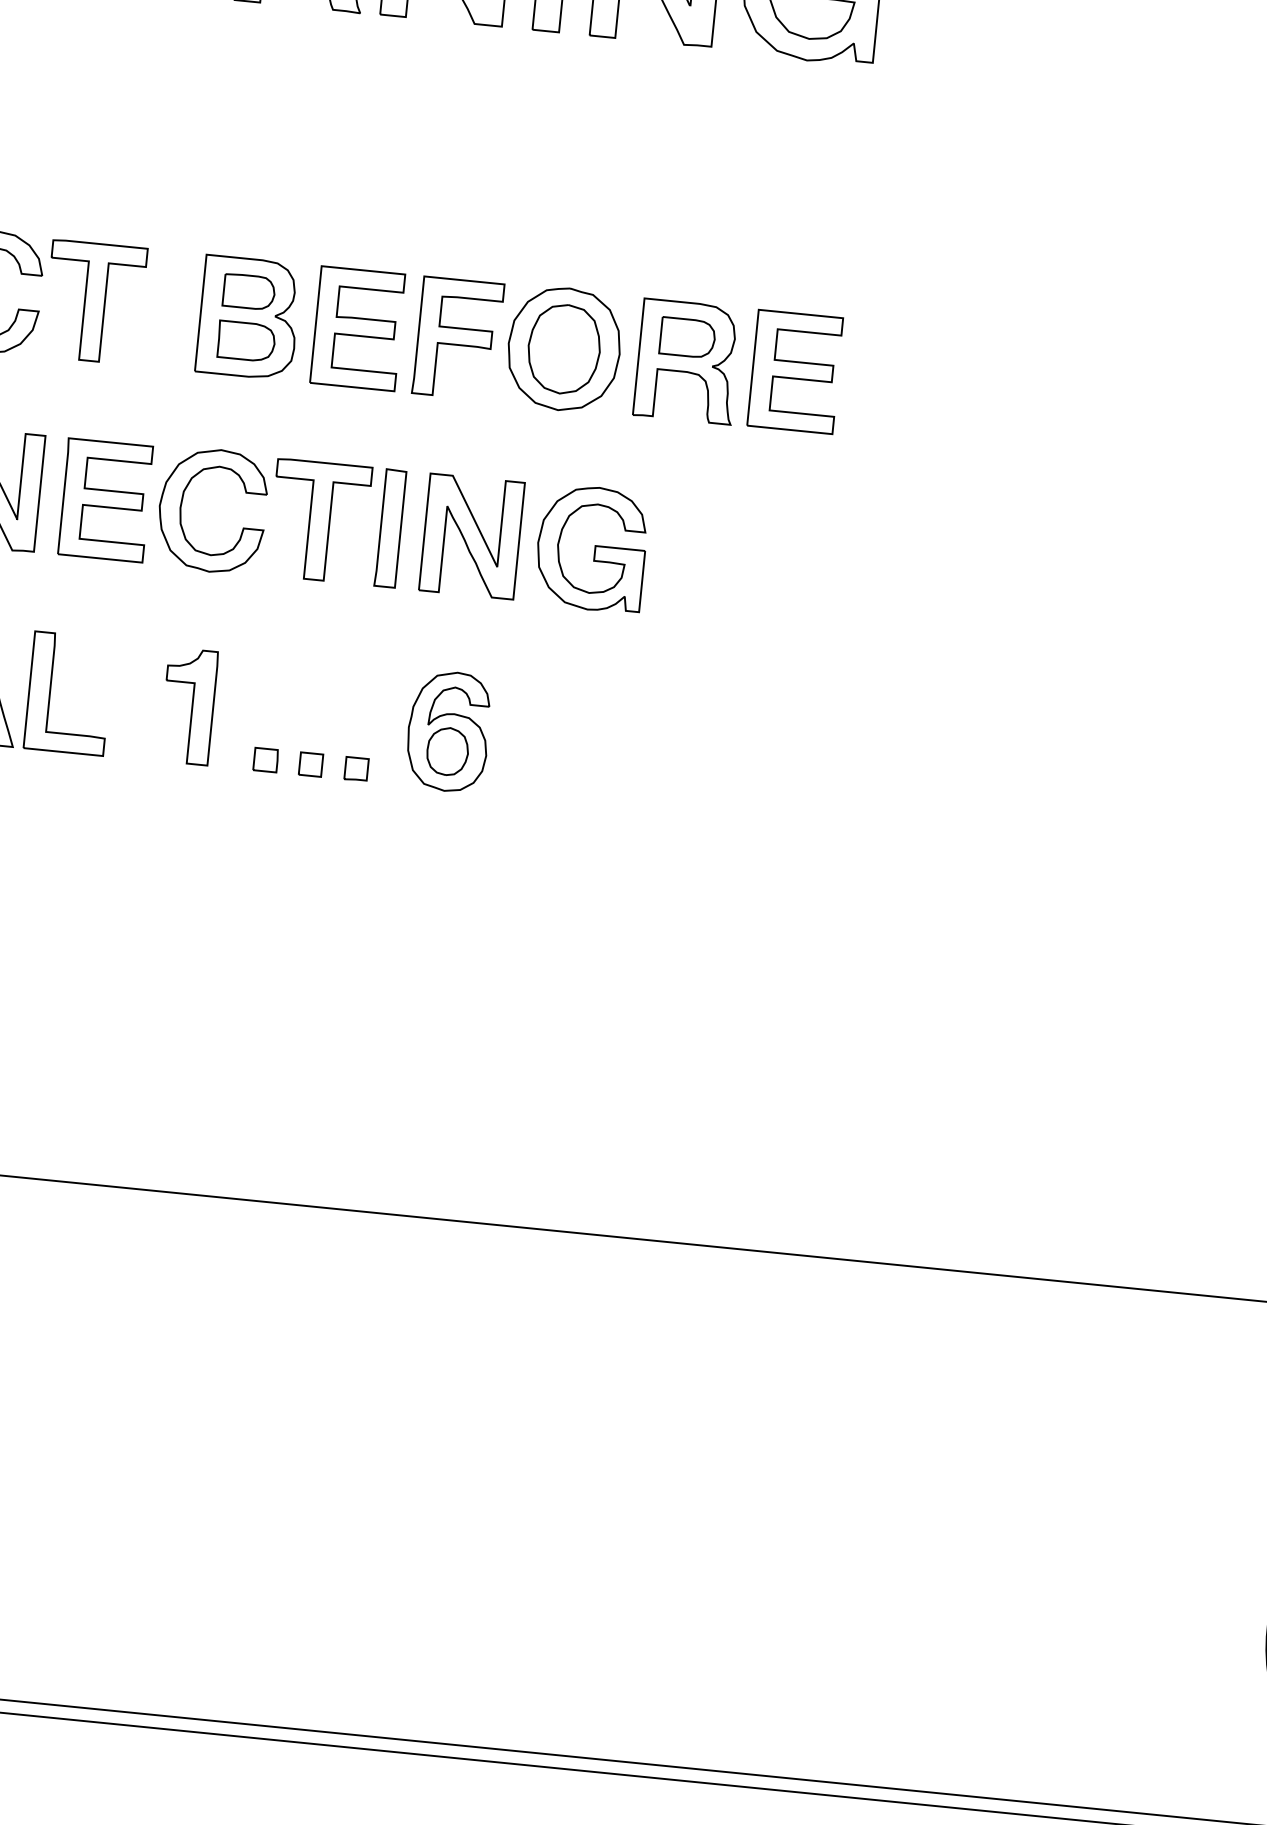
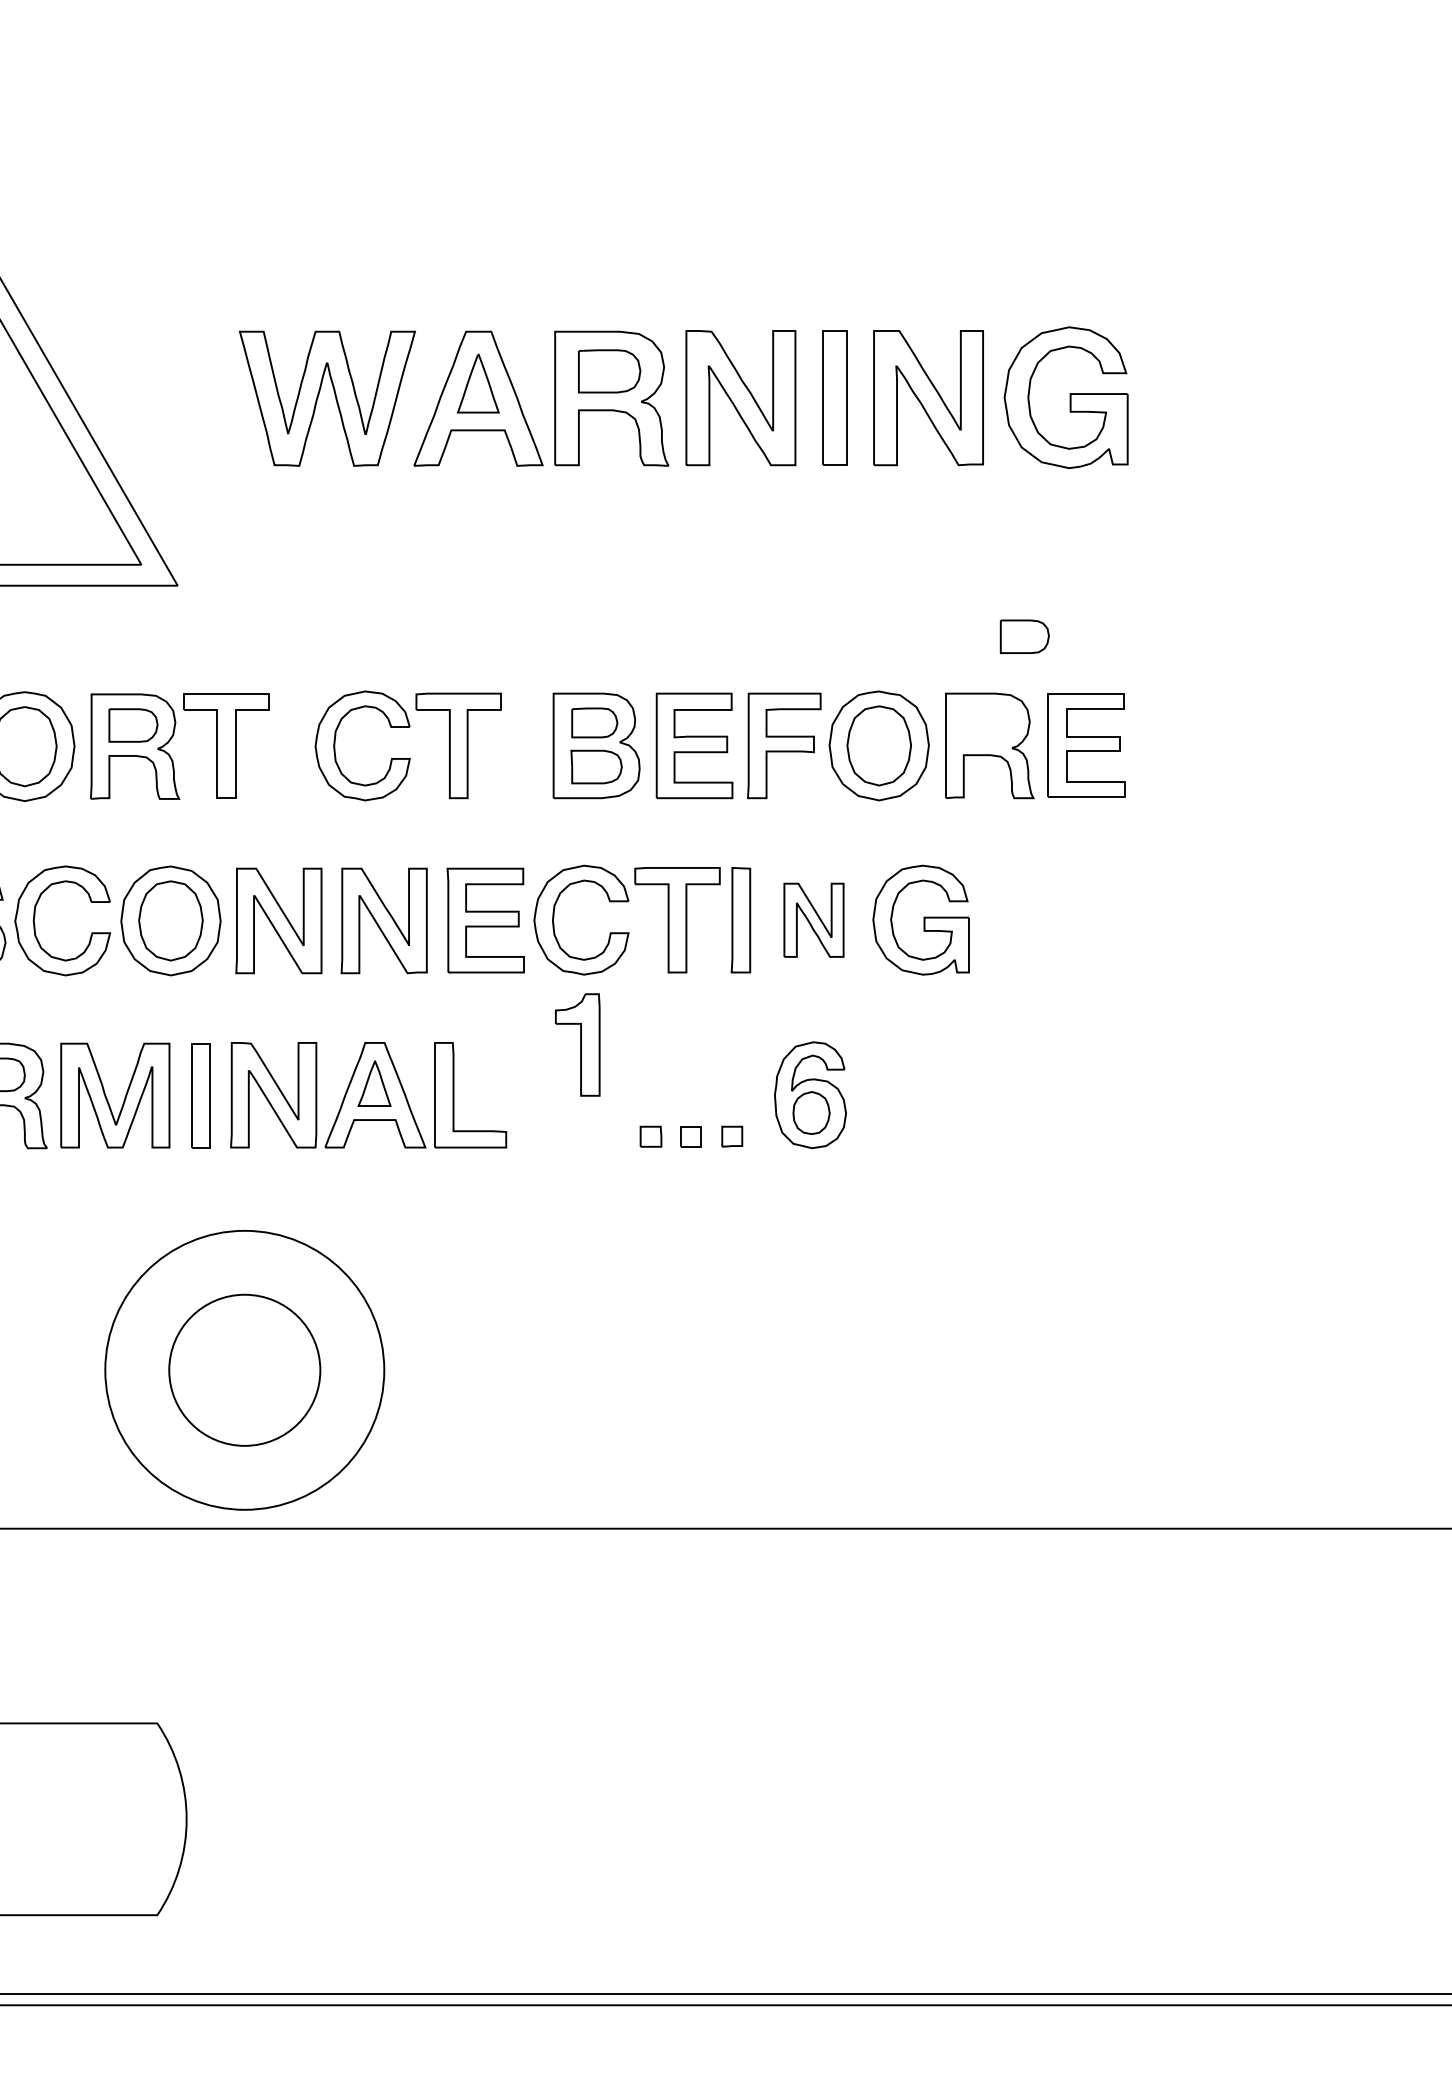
part: (687, 337) -> (1024, 636), moved
part: (471, 536) -> (813, 920), size x0.7
part: (188, 705) -> (577, 1044), moved

